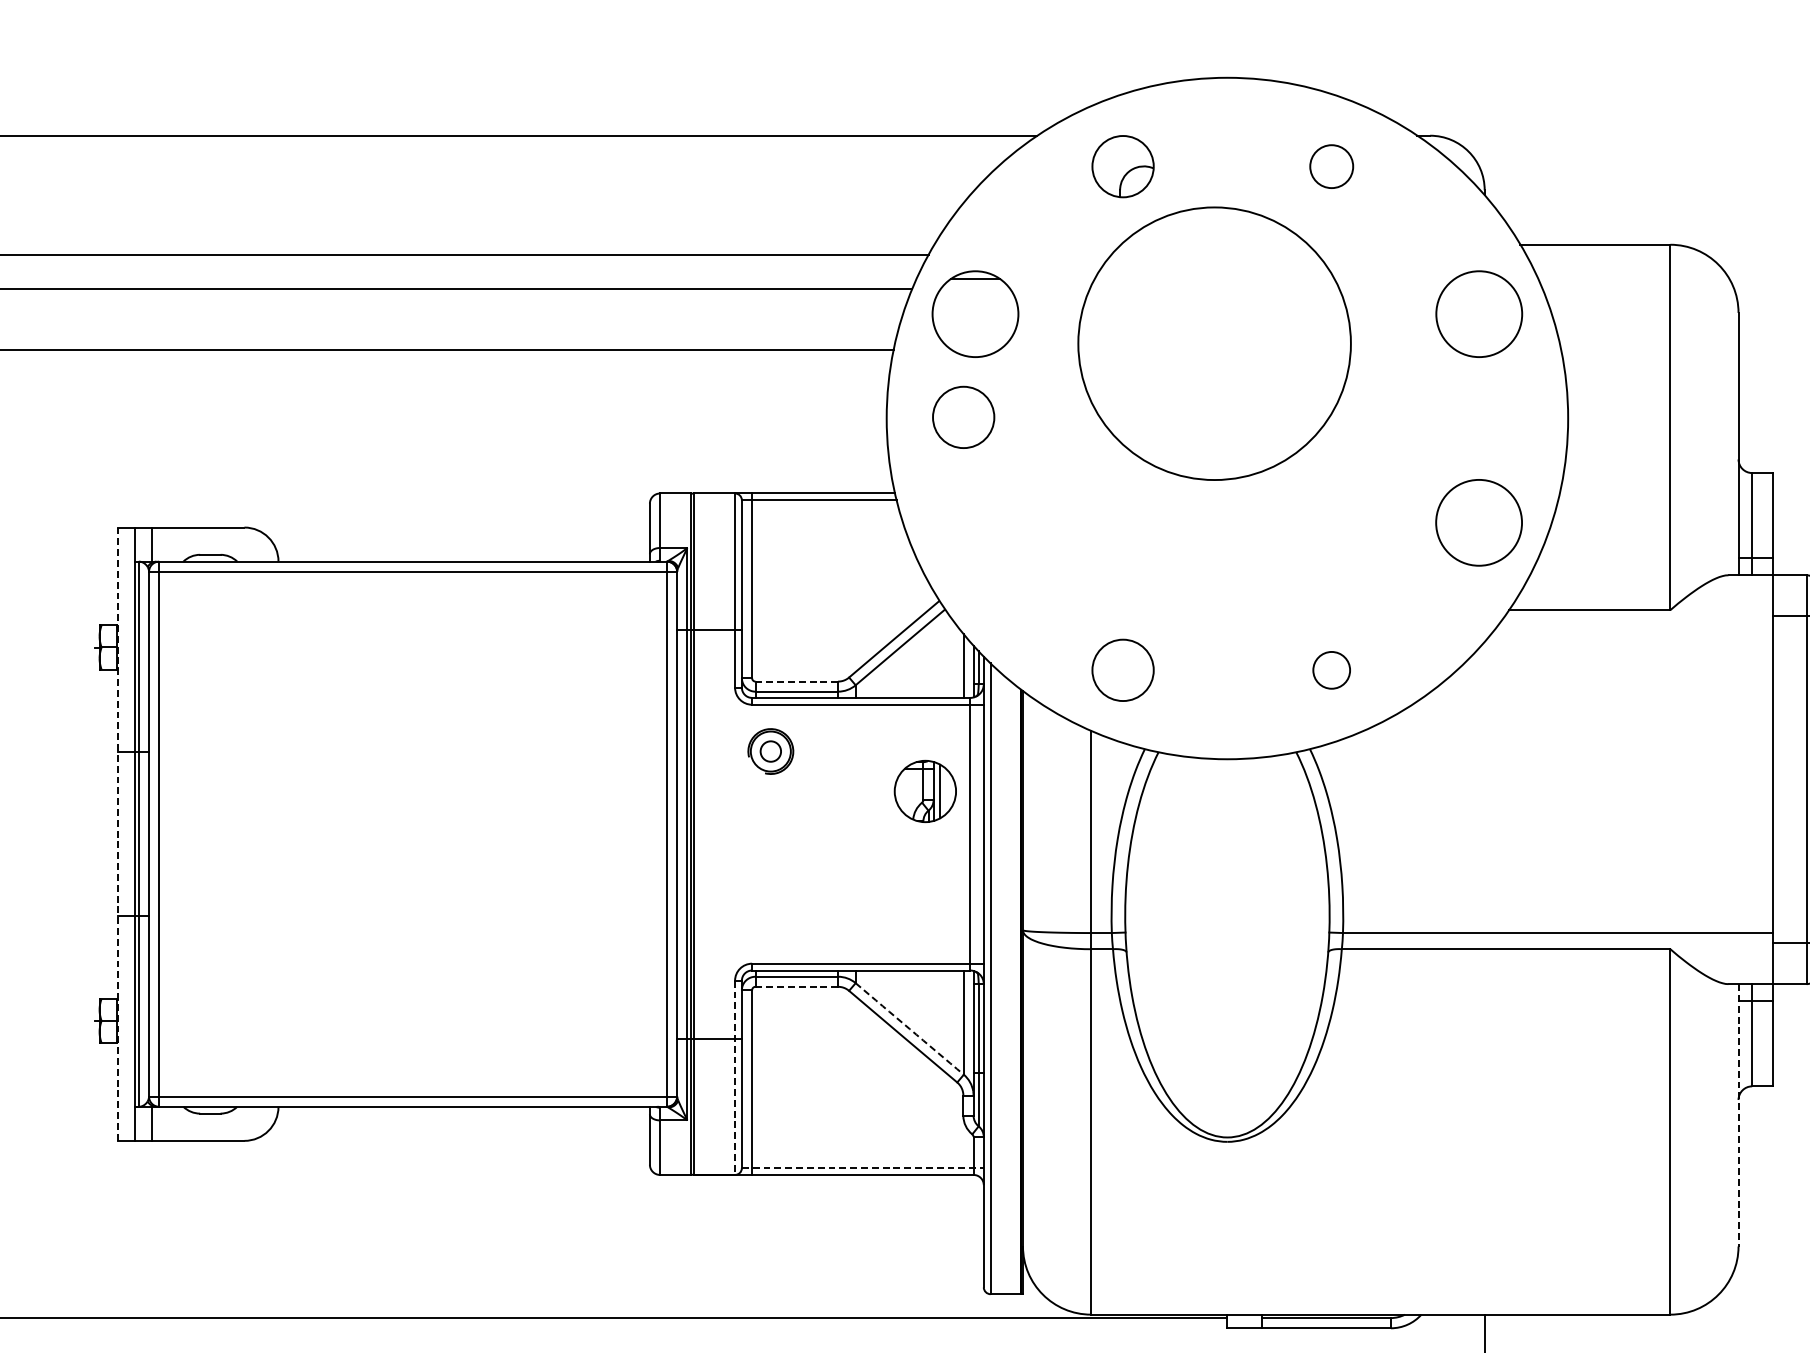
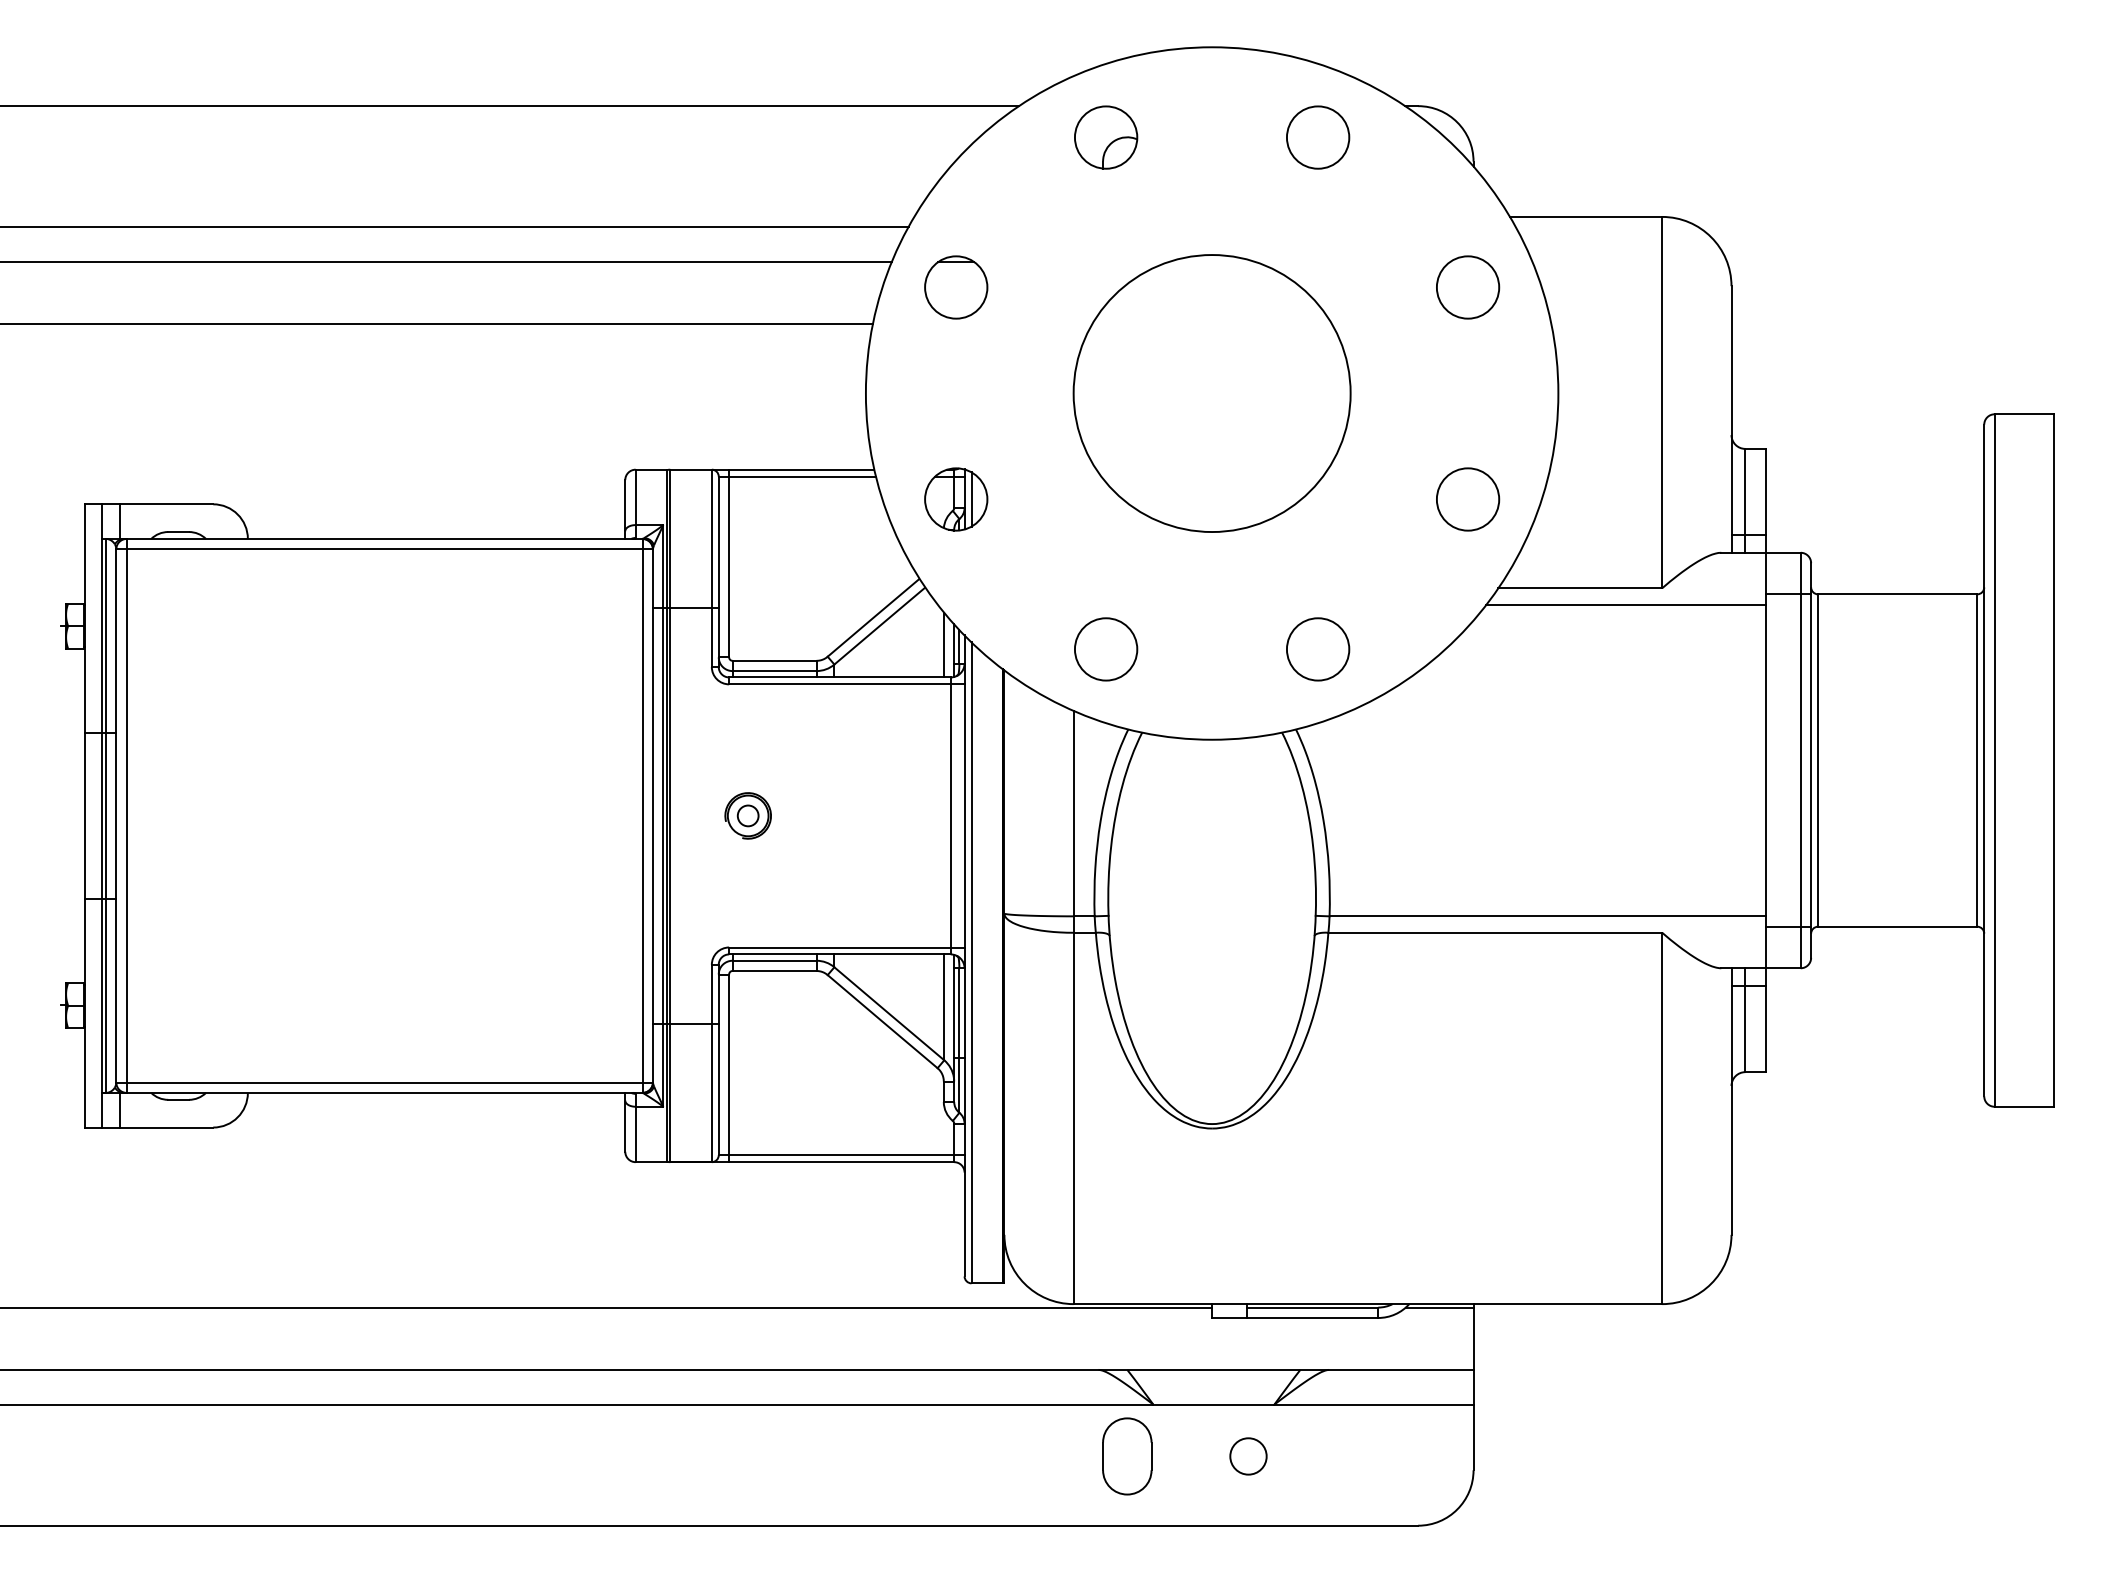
circle: (1331, 166) -> (1317, 137), size x1.43
part: (975, 314) -> (956, 287), size x0.71
circle: (1478, 314) -> (1467, 287), size x0.71
circle: (1214, 343) -> (1211, 393), moved
circle: (964, 417) -> (944, 392), removed
circle: (1479, 522) -> (1468, 499), size x0.71
line: (1635, 626) -> (1626, 604), added
circle: (1331, 670) -> (1317, 649), size x1.67
line: (796, 681) -> (774, 660), dashed -> solid
part: (770, 751) -> (747, 815), moved
part: (925, 791) -> (956, 499), moved
line: (118, 833) -> (85, 815), dashed -> solid
line: (796, 987) -> (774, 971), dashed -> solid
arc: (909, 1028) -> (889, 1013), dashed -> solid
line: (734, 1077) -> (711, 1063), dashed -> solid
line: (1738, 1116) -> (1731, 1102), dashed -> solid
line: (862, 1168) -> (841, 1155), dashed -> solid
line: (1451, 1317) -> (1439, 1307), added

